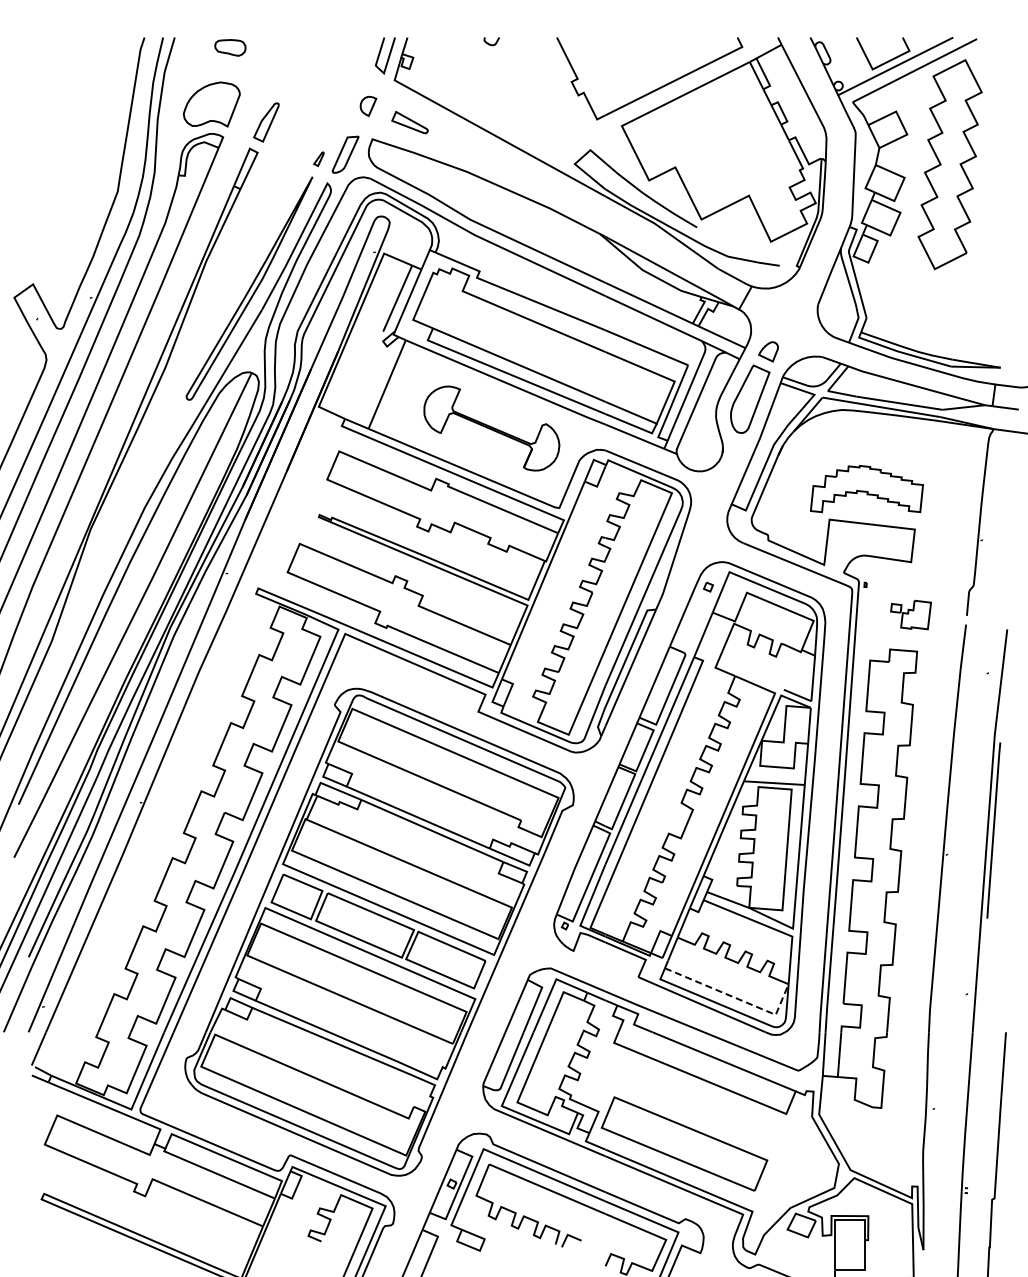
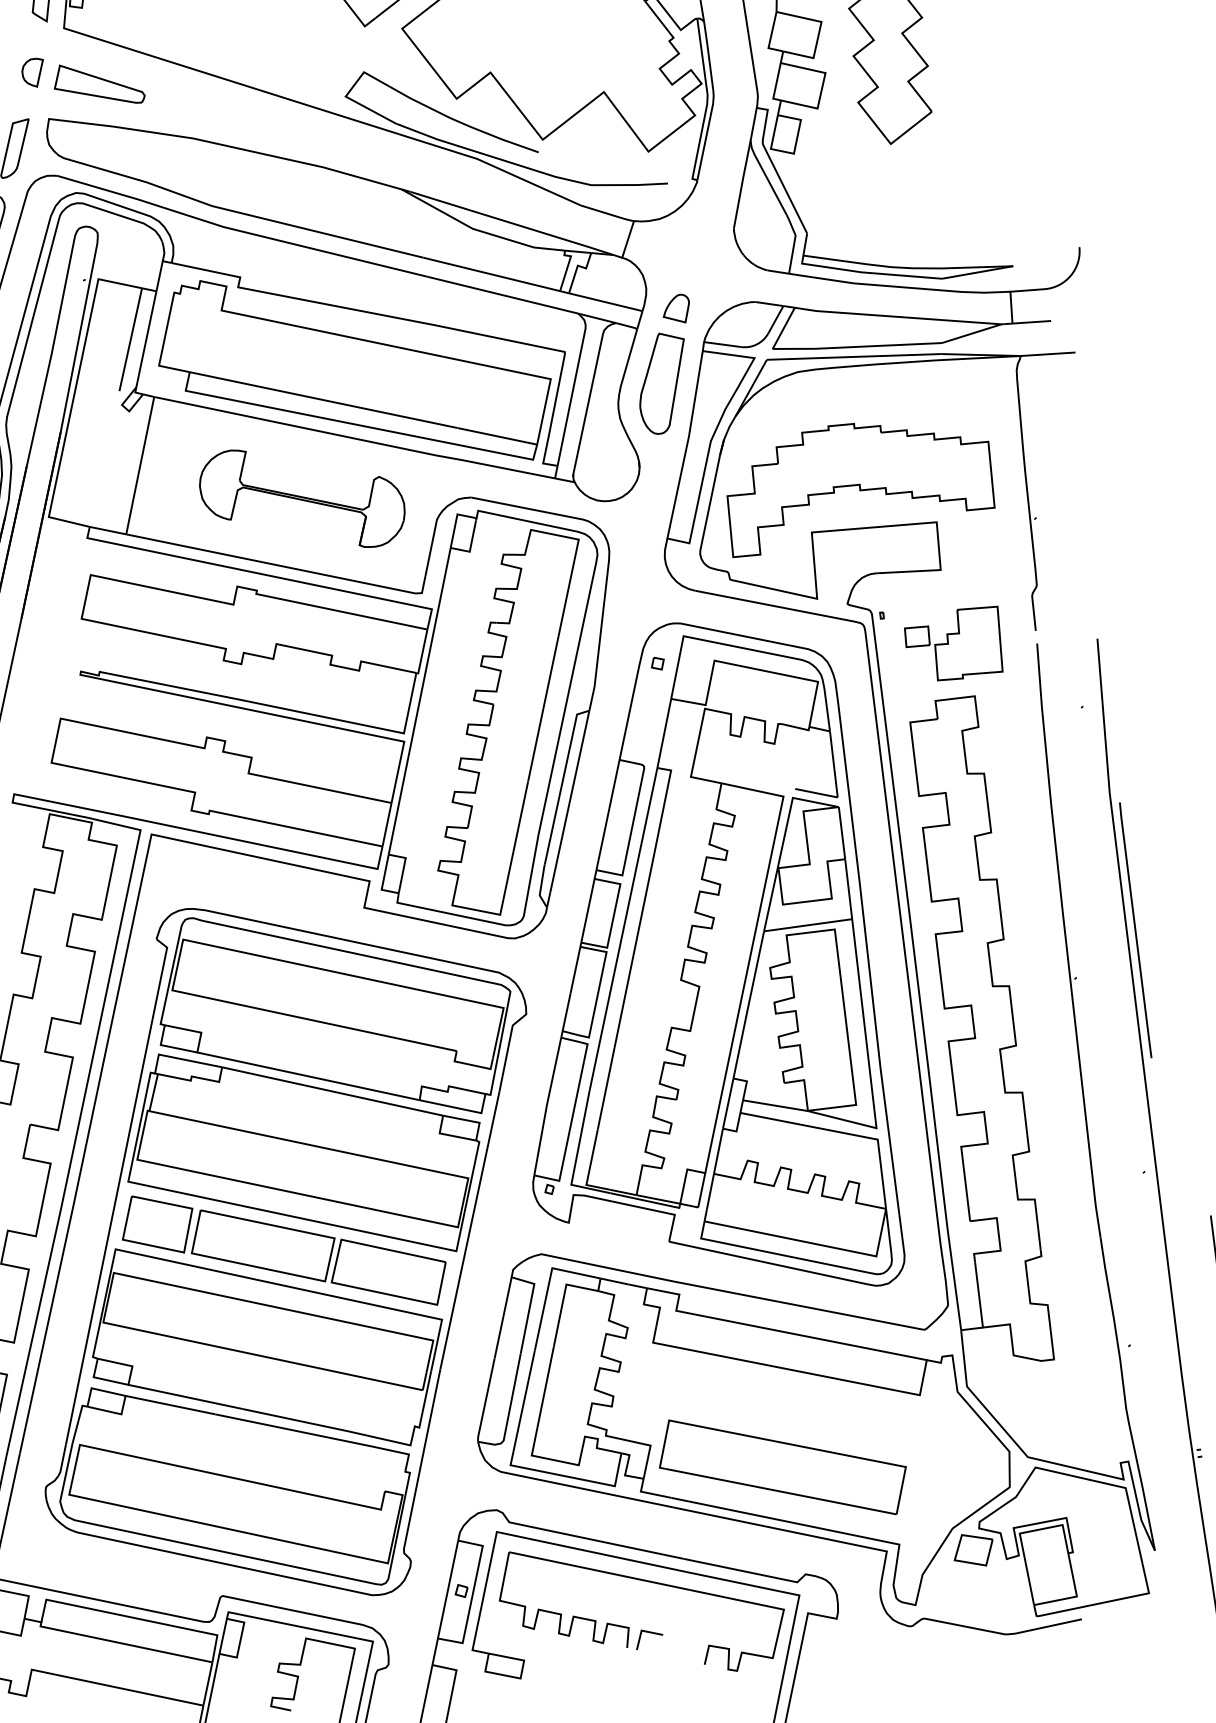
part: (409, 122) -> (97, 84), size x1.67
part: (866, 488) -> (855, 477), size x1.67
part: (910, 614) -> (954, 645), size x1.67
line: (736, 998) -> (815, 1244), dashed -> solid

